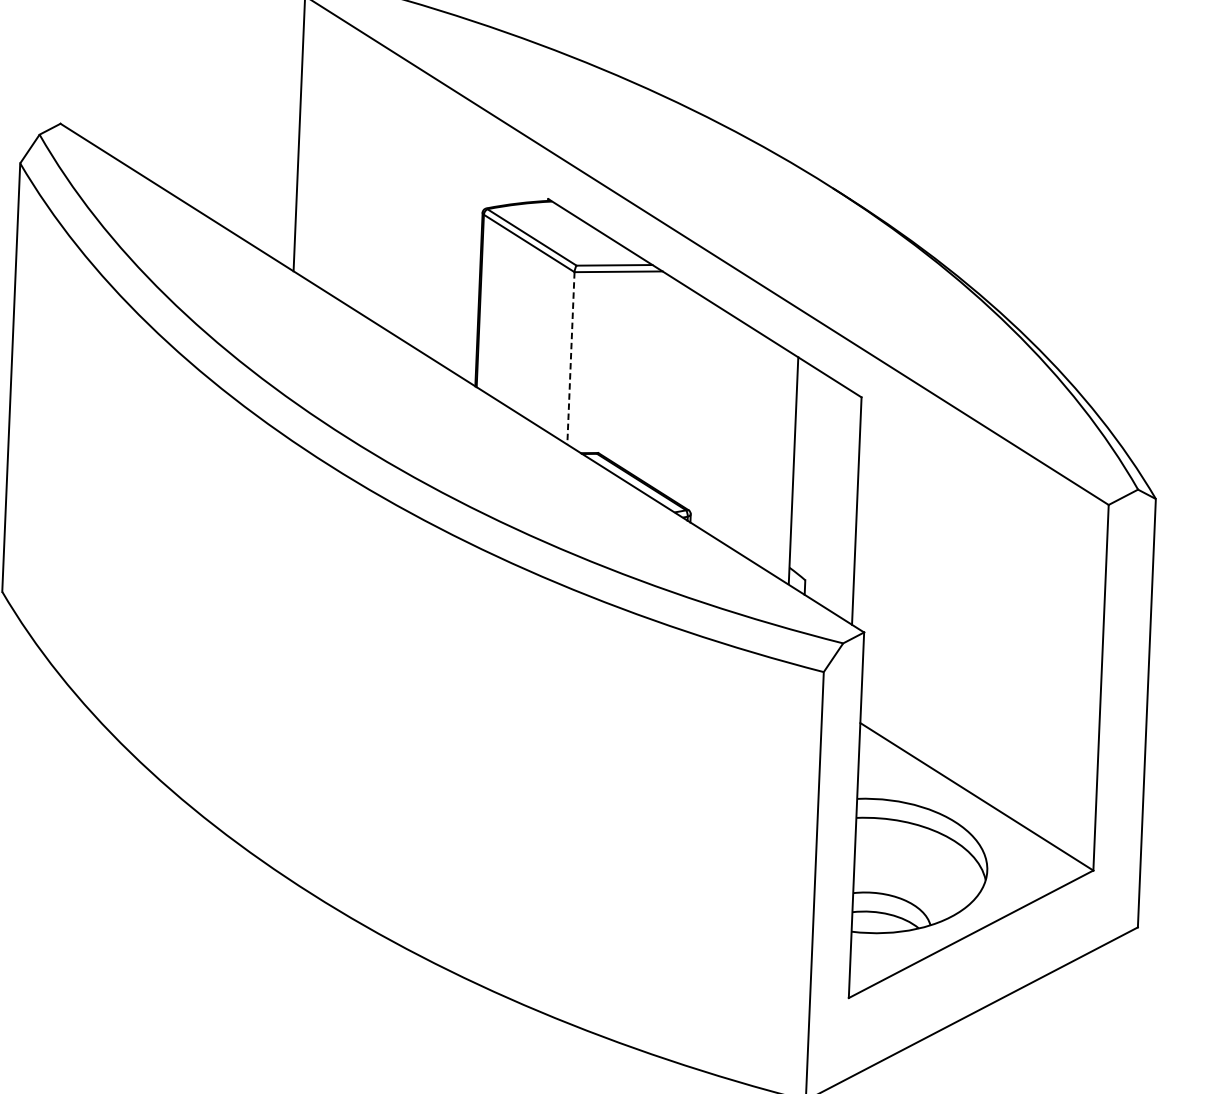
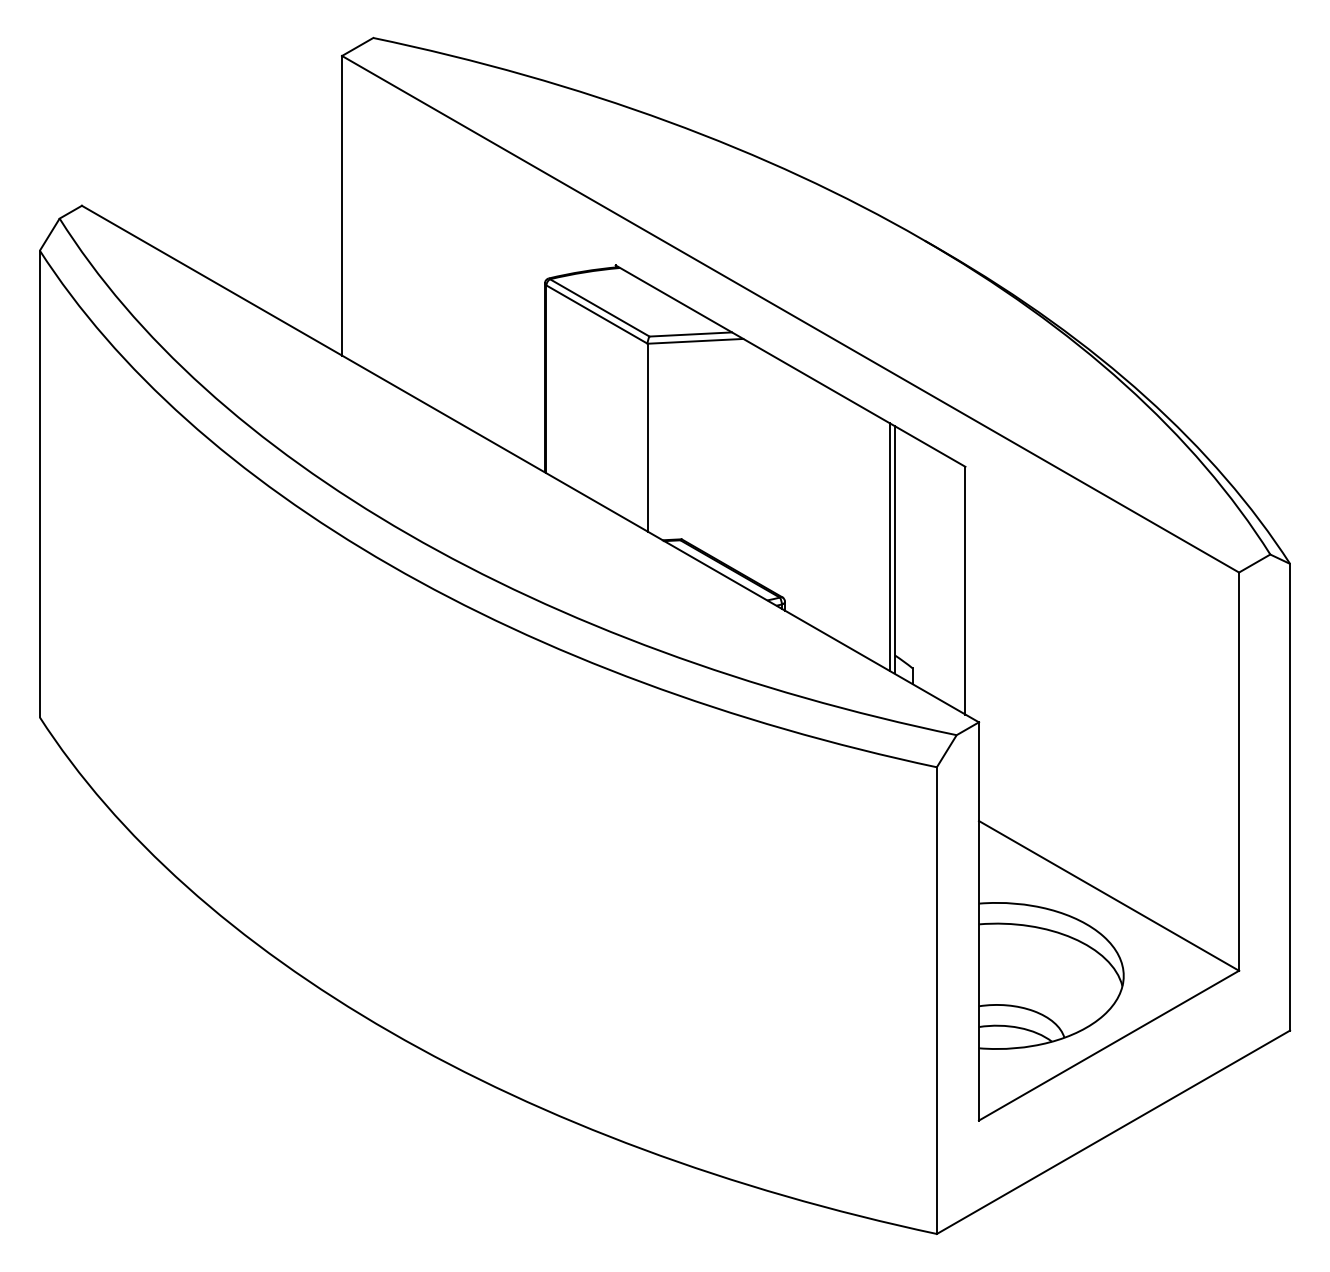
line: (570, 358) -> (647, 437), dashed -> solid
line: (789, 468) -> (890, 547), added

